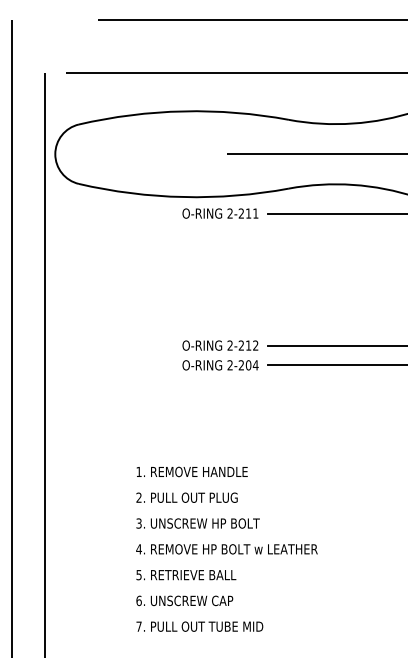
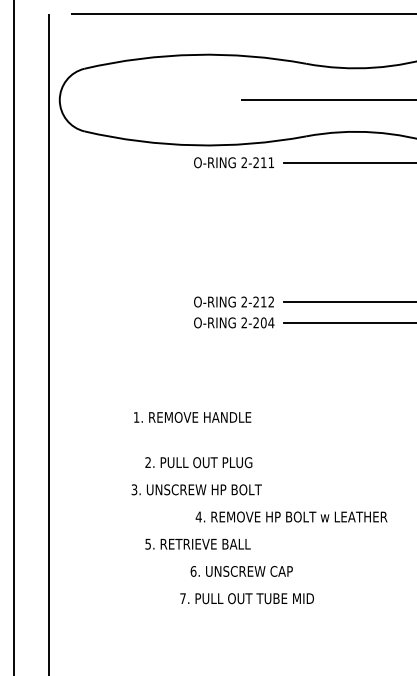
text: (191, 471) -> (191, 416), moved
text: (197, 523) -> (196, 489), moved
text: (226, 549) -> (291, 517), moved
text: (184, 600) -> (241, 571), moved
text: (199, 626) -> (246, 598), moved

